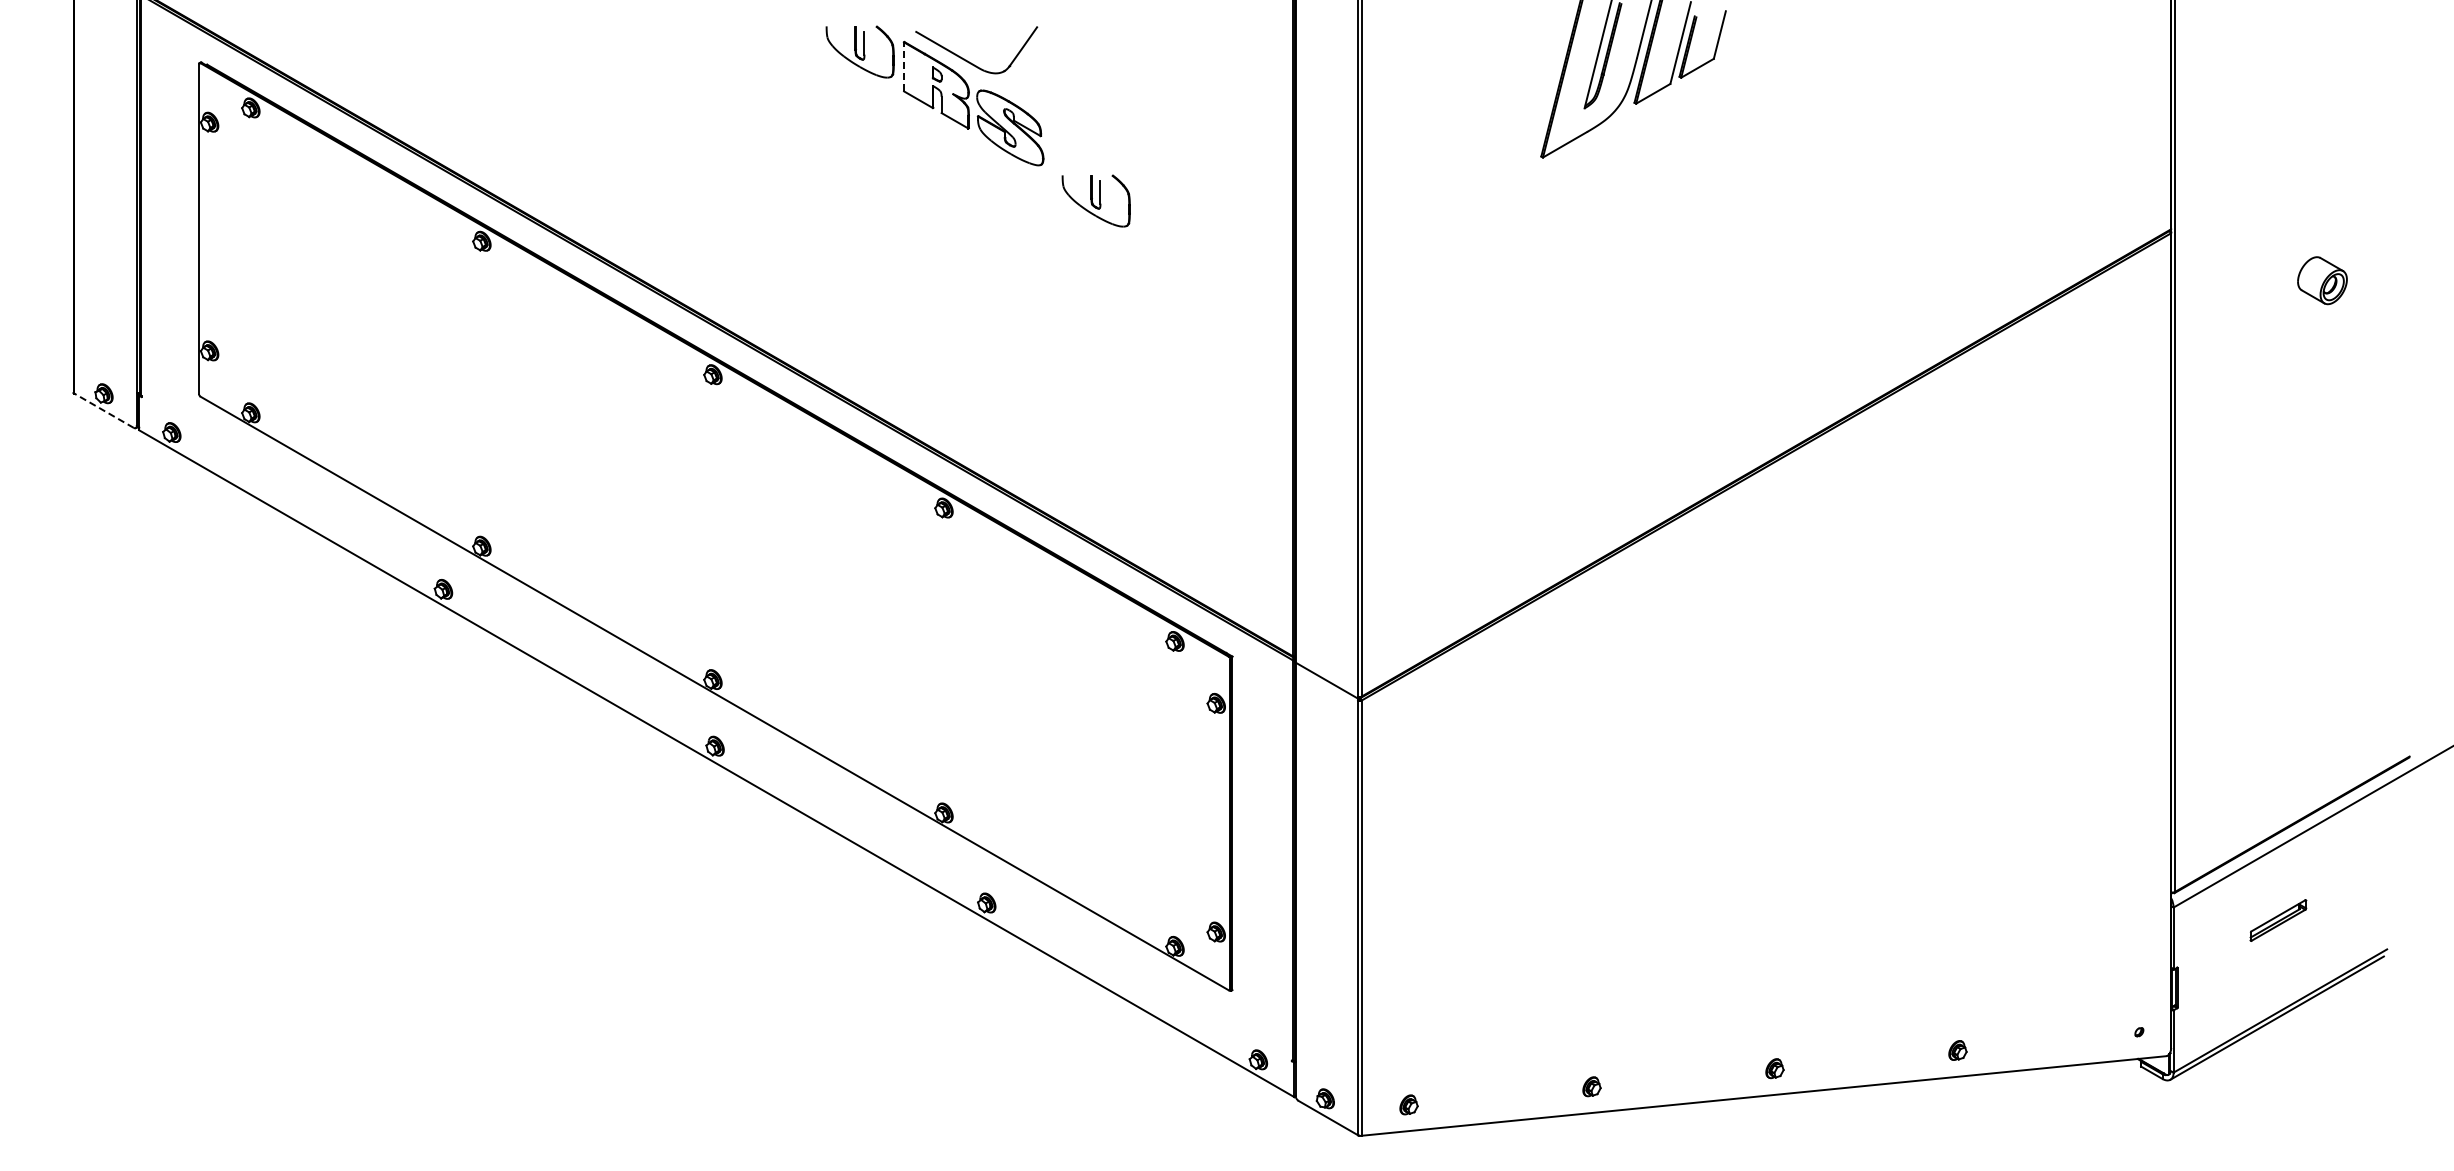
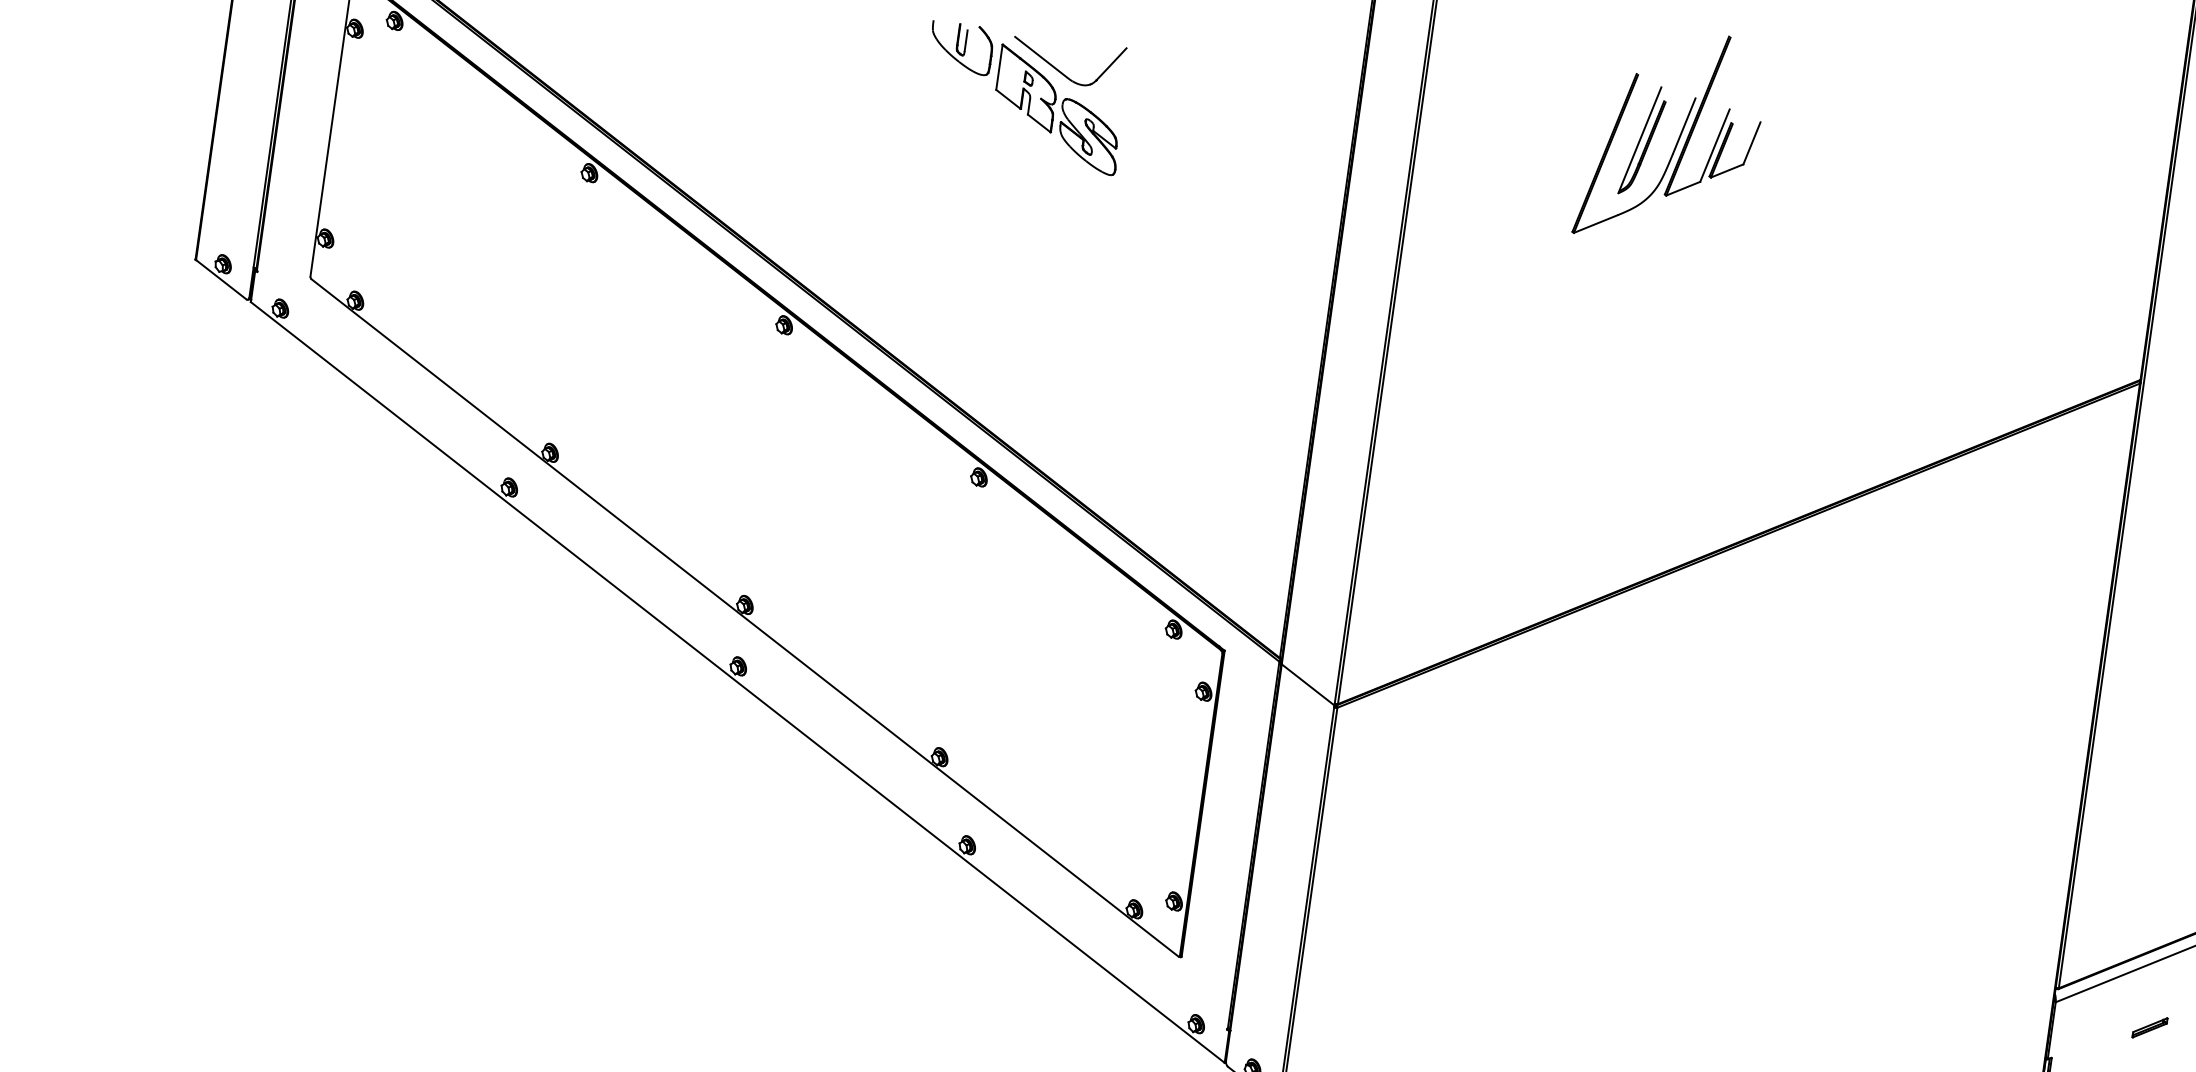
line: (904, 66) -> (999, 67), dashed -> solid
part: (1095, 200) -> (1157, 214), removed
line: (103, 410) -> (220, 279), dashed -> solid
part: (2277, 920) -> (2149, 1027), size x0.62

